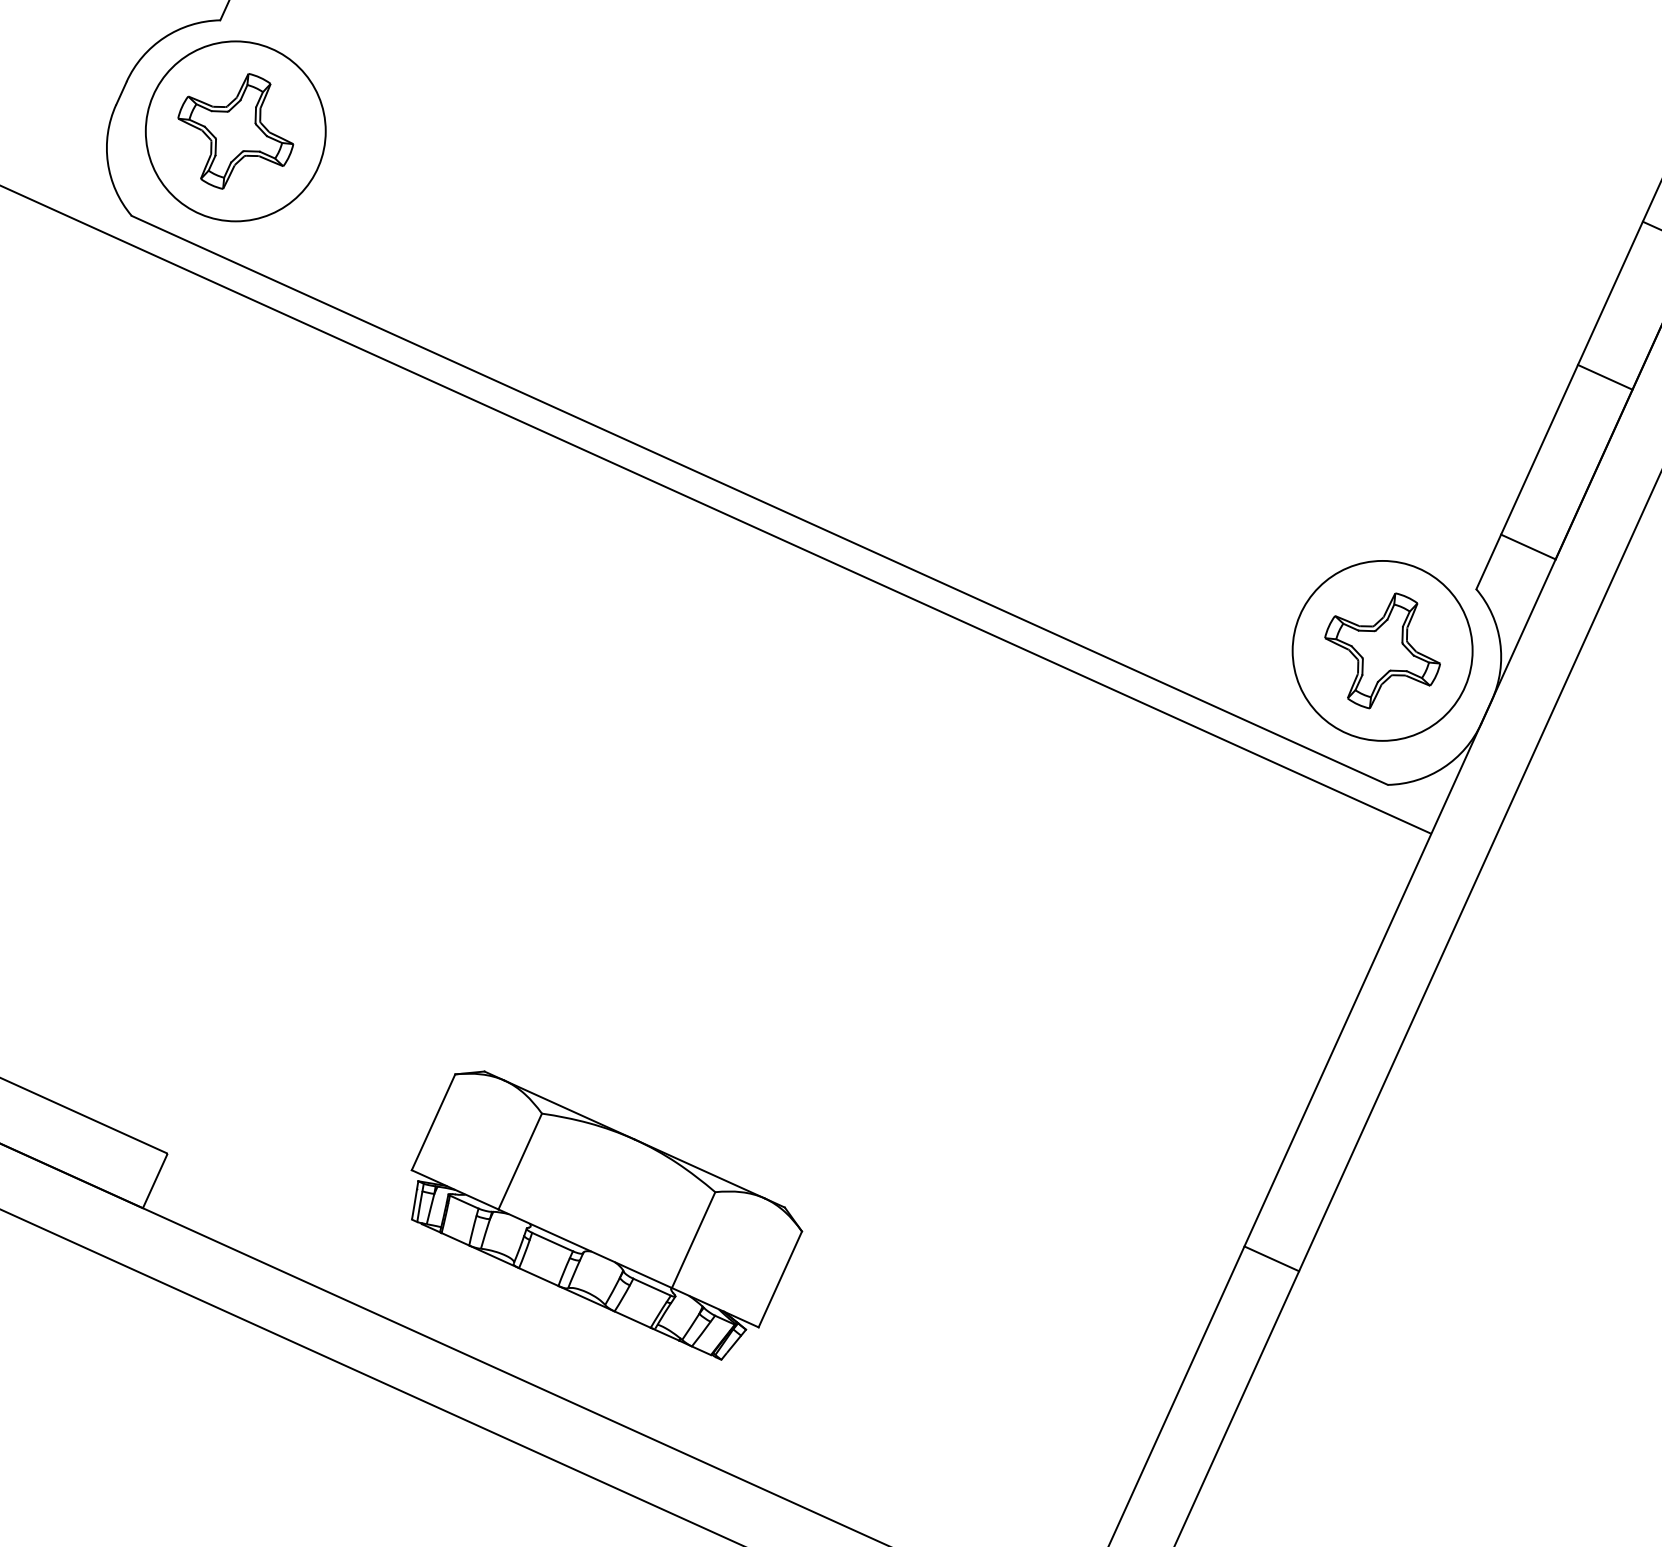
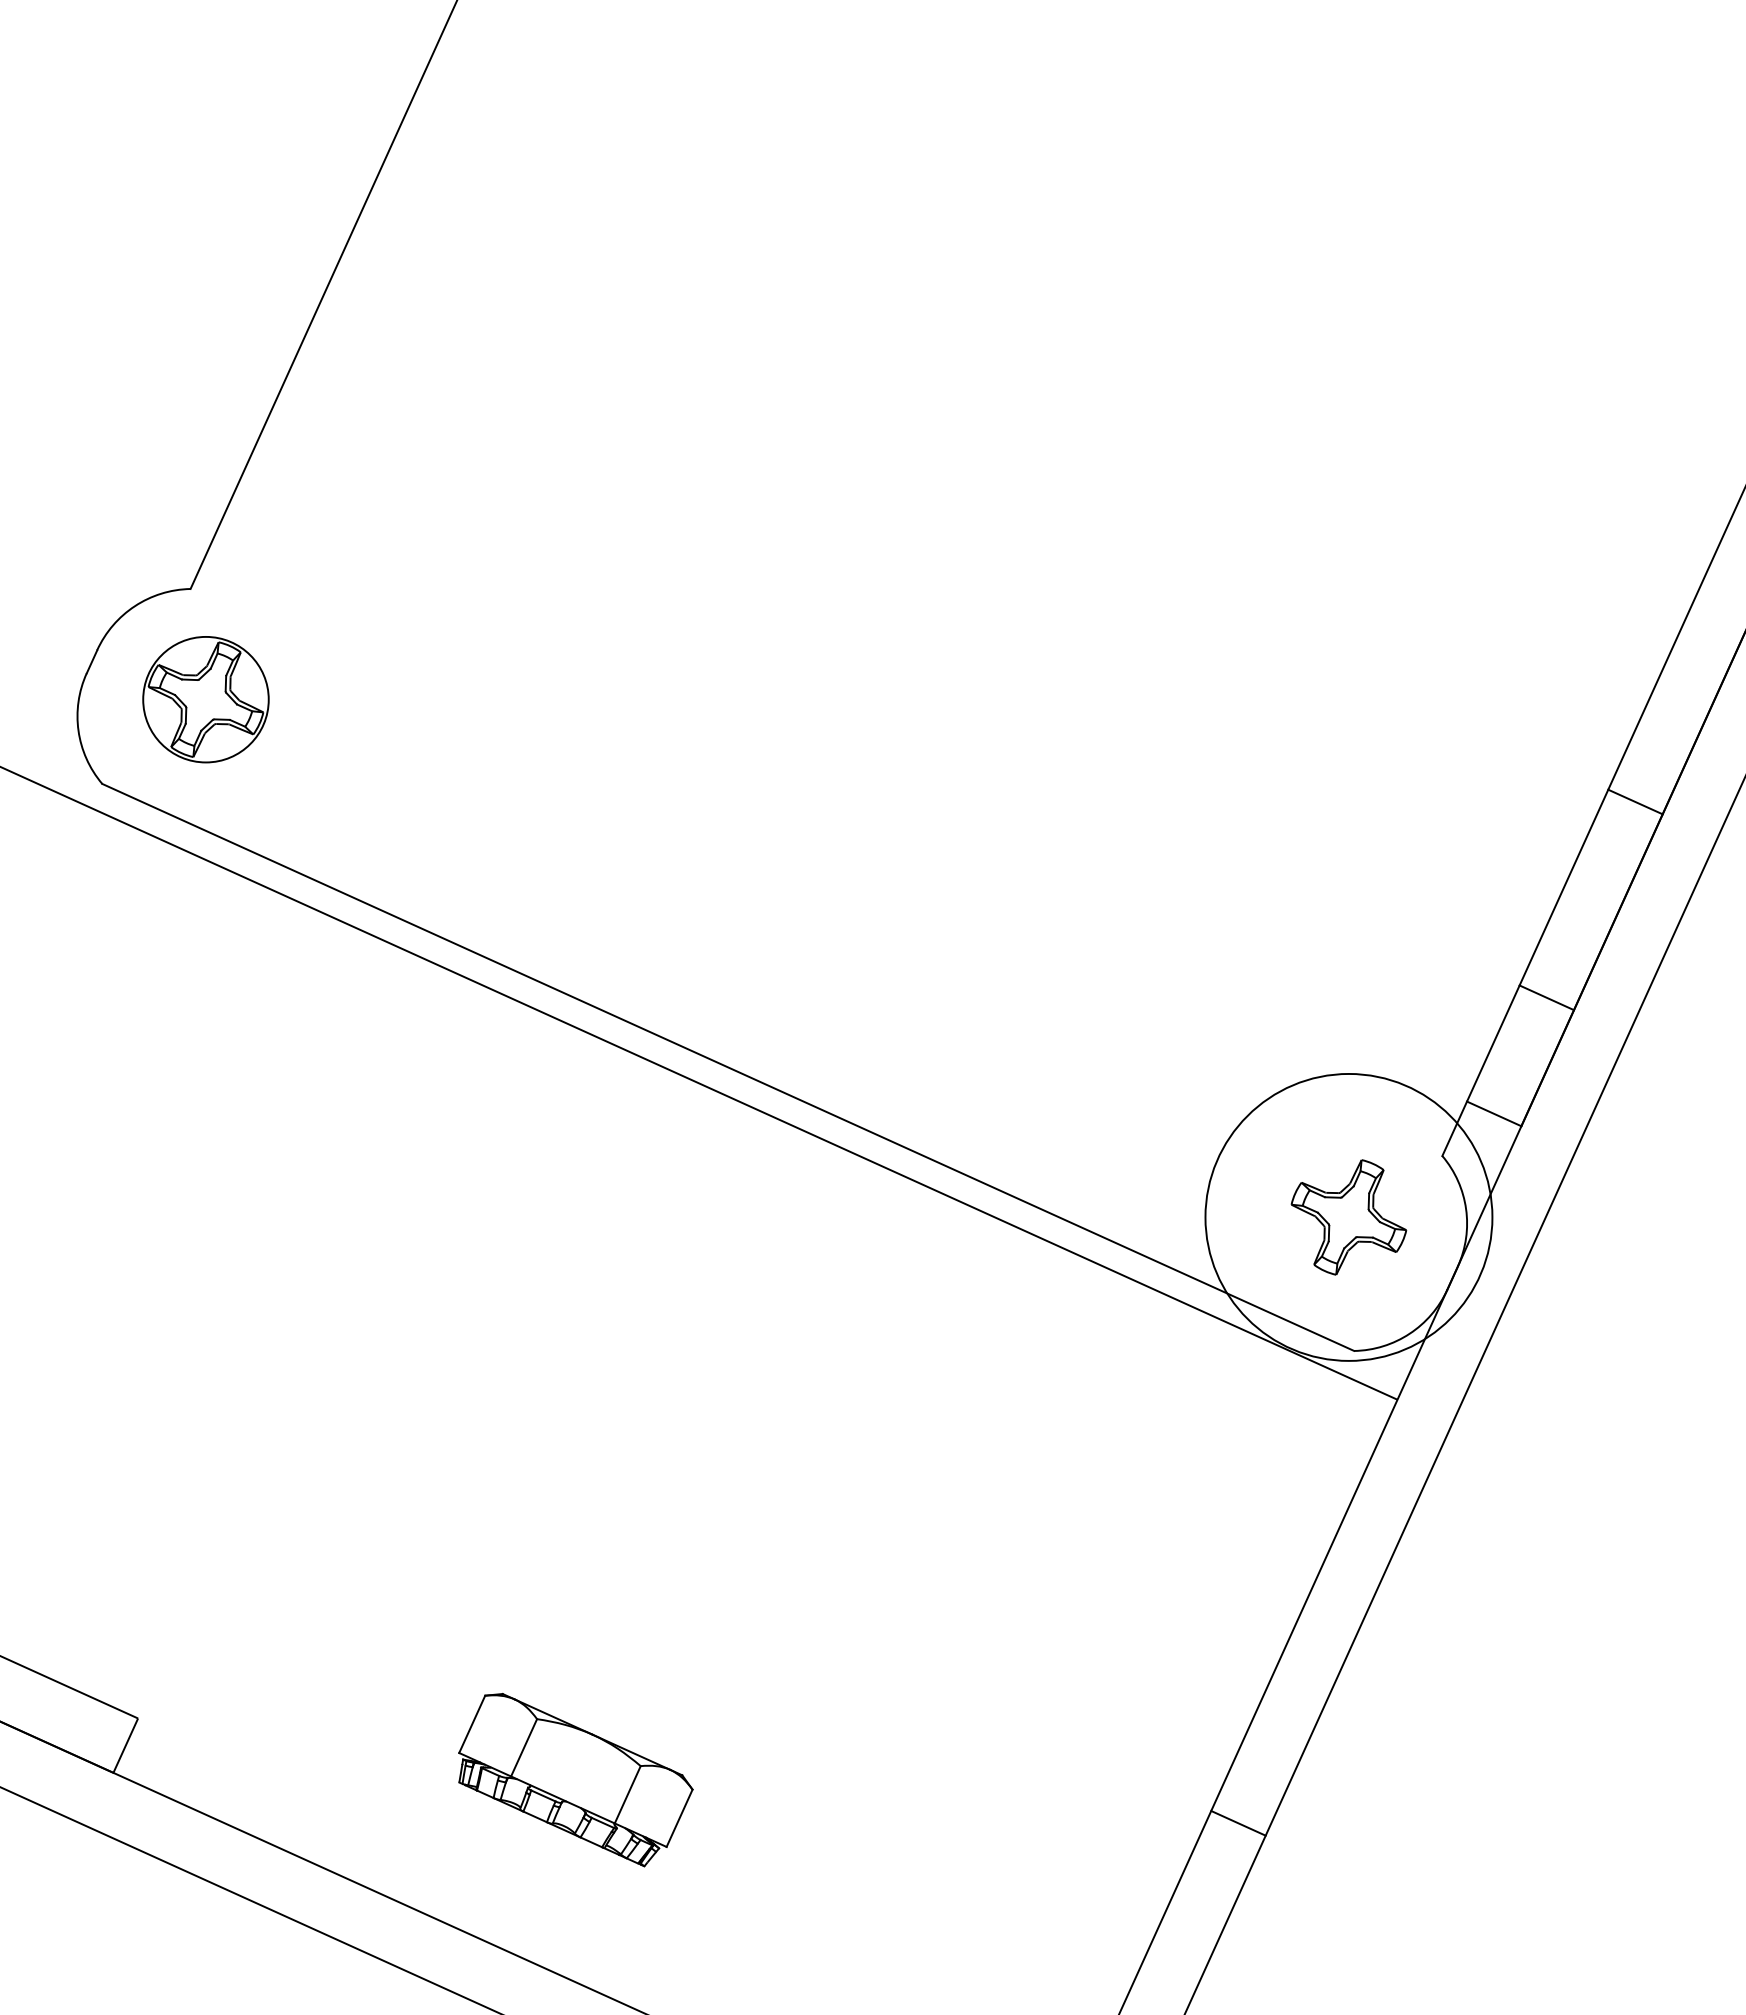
circle: (235, 131) -> (205, 699), size x0.7
line: (1604, 377) -> (1546, 997), moved
circle: (1382, 650) -> (1348, 1217), size x1.6
part: (606, 1214) -> (575, 1779), size x0.6

